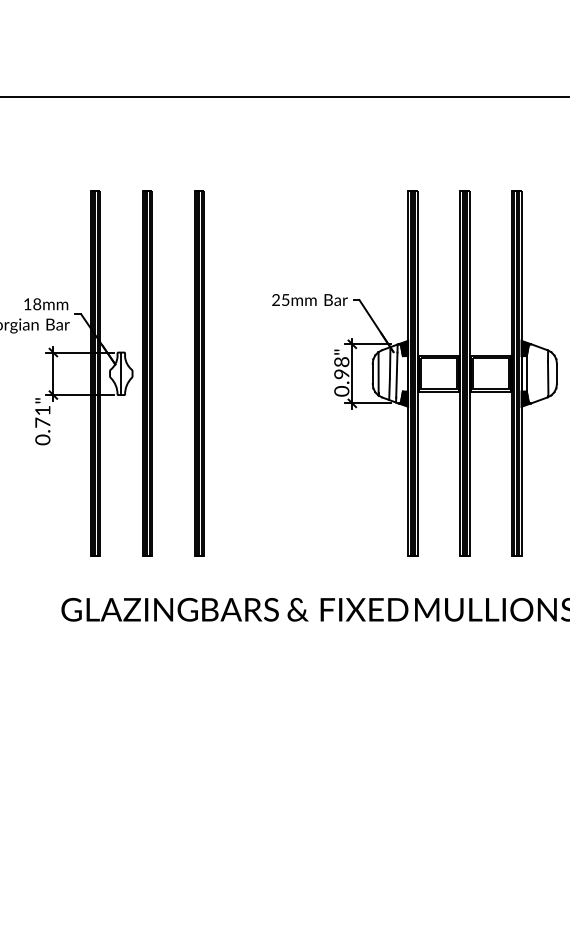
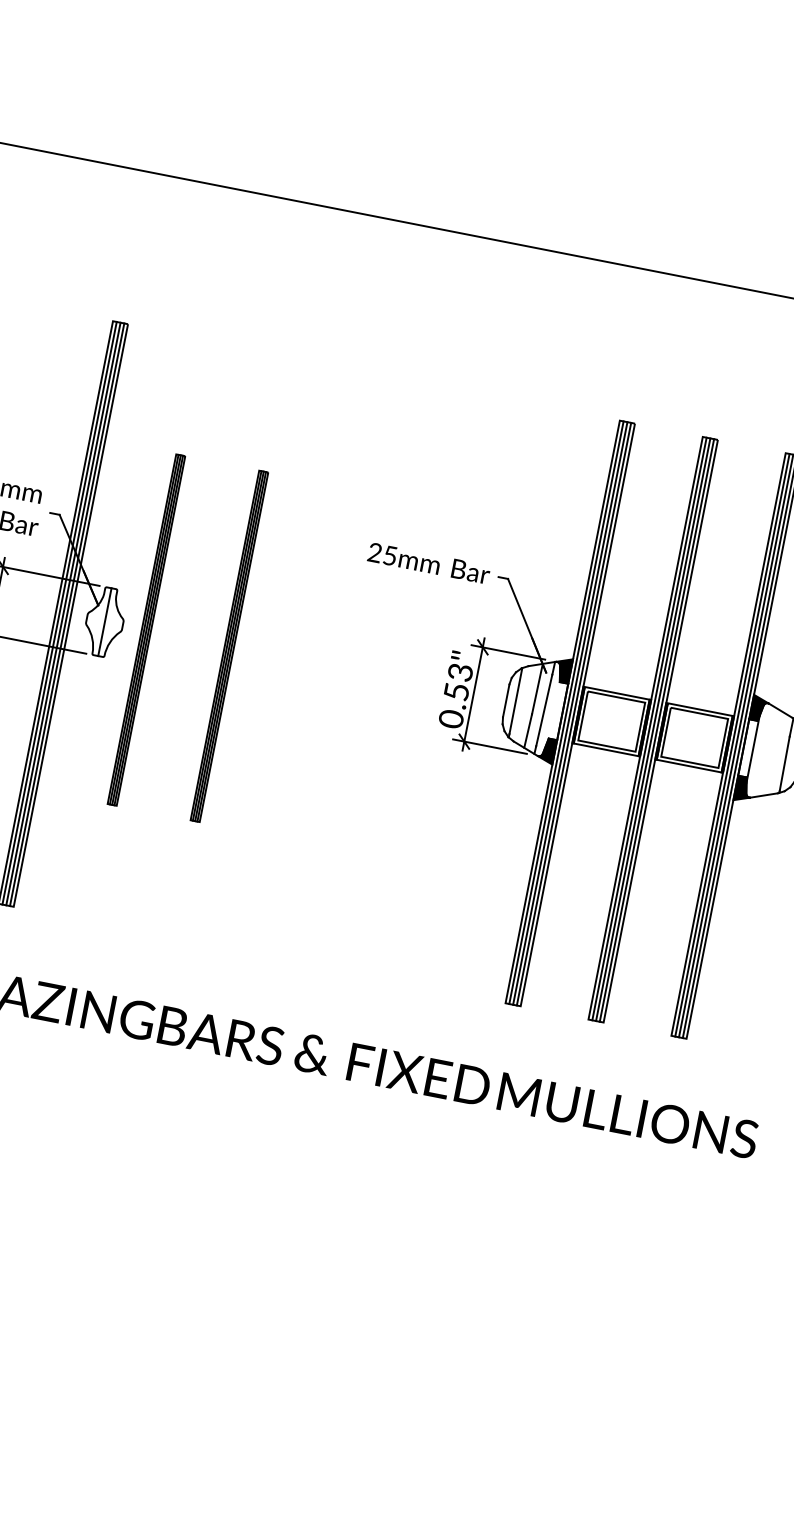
text: (341, 368) -> (458, 682), 0.98" -> 0.53"
part: (147, 373) -> (146, 629), size x0.6
part: (199, 373) -> (229, 646), size x0.6

